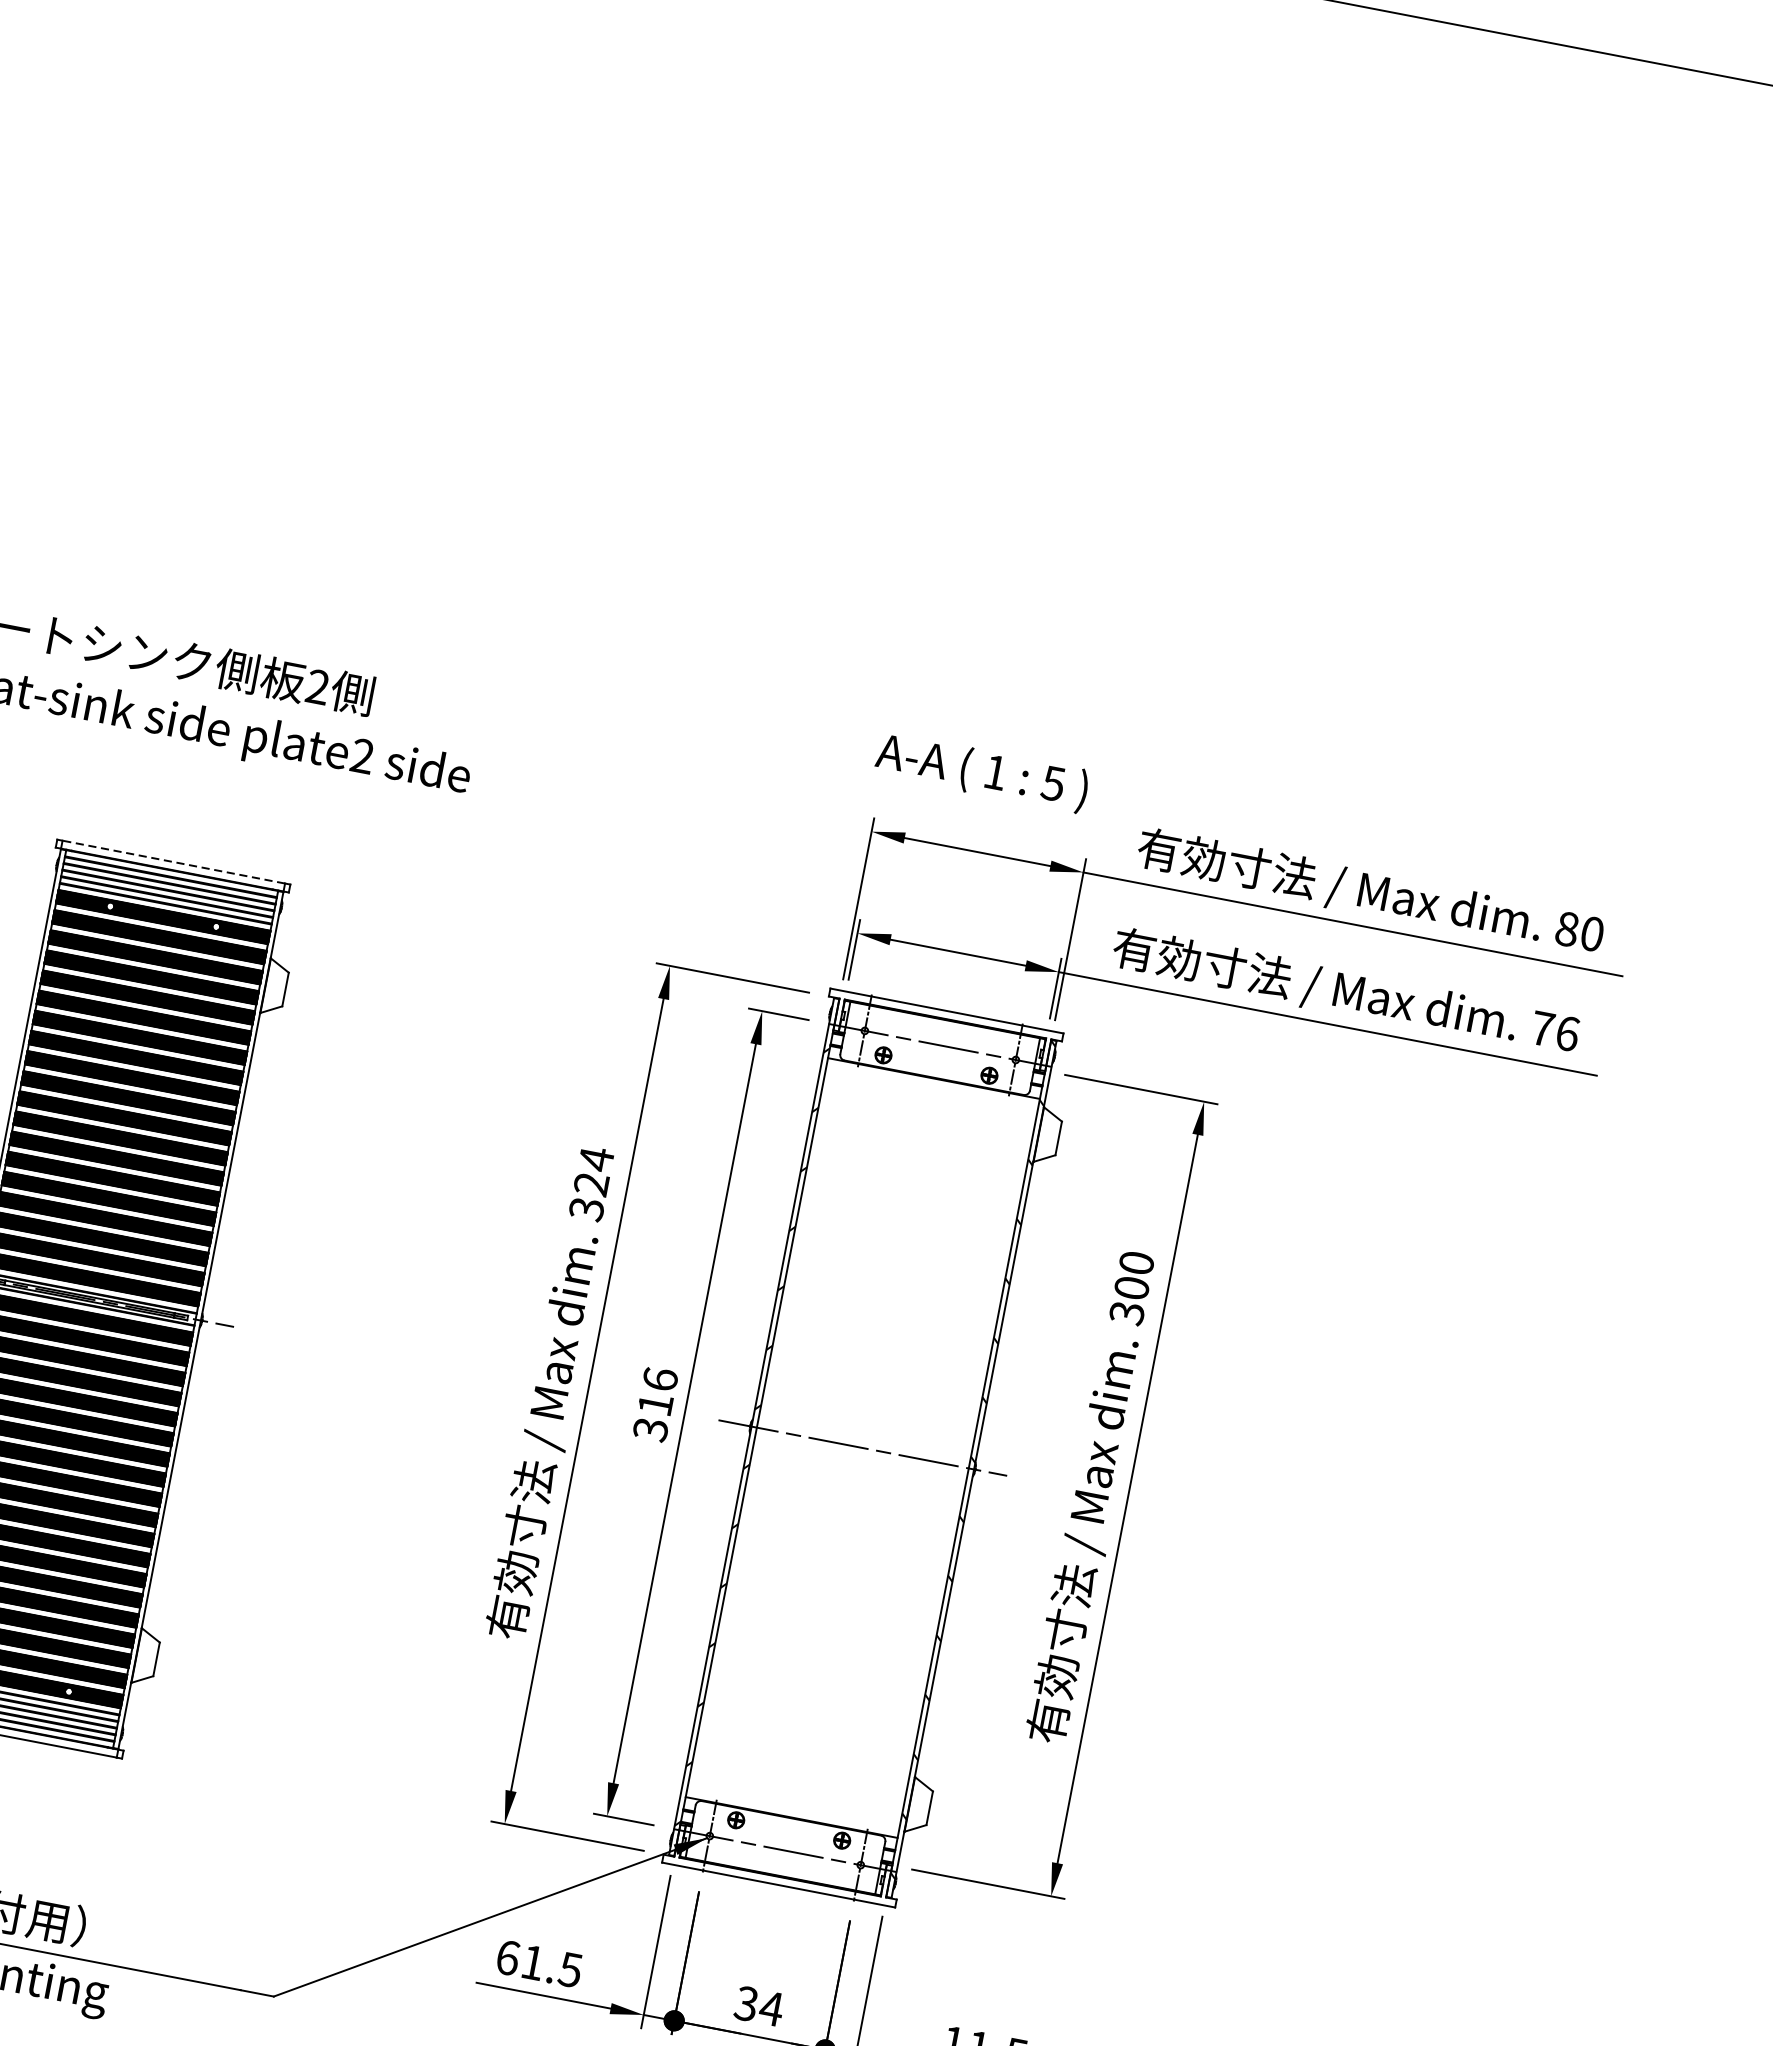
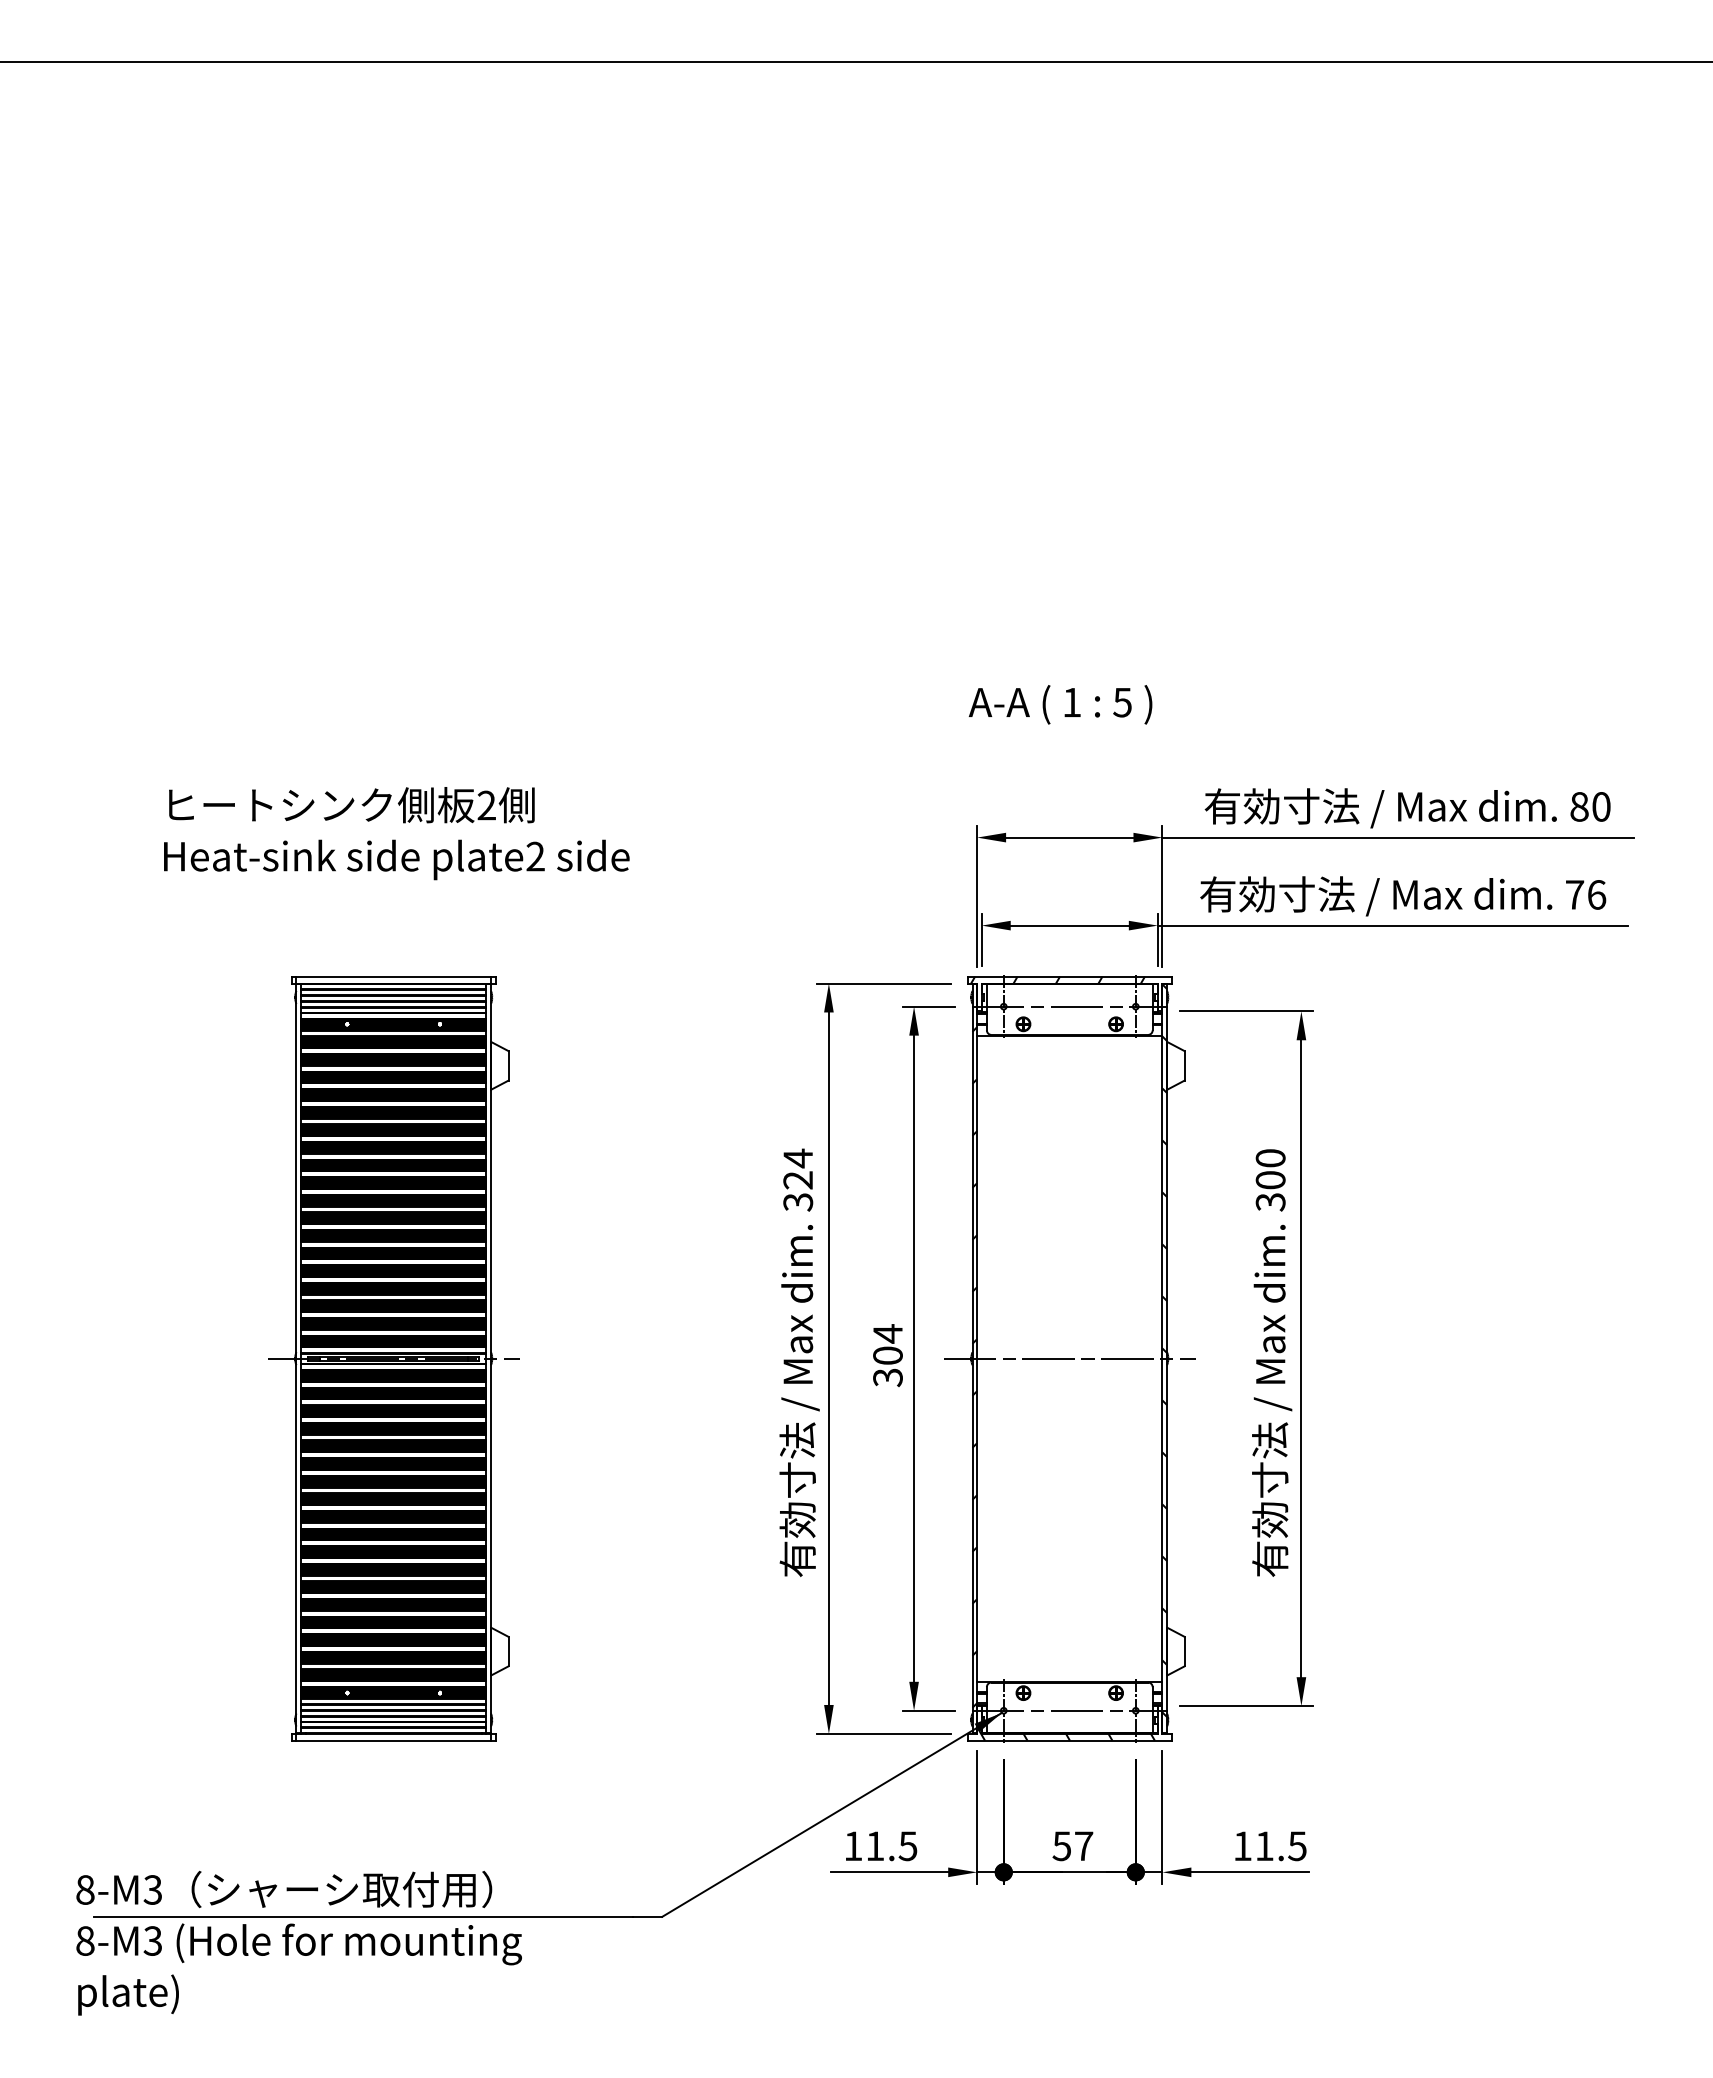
text: (981, 772) -> (1060, 704), moved
line: (173, 861) -> (393, 976), dashed -> solid
hatch: (932, 1011) -> (1057, 979), added
text: (657, 1391) -> (887, 1344), 316 -> 304
hatch: (775, 1875) -> (1065, 1733), added
text: (508, 1958) -> (853, 1846), 61.5 -> 11.5
text: (758, 2005) -> (1072, 1845), 34 -> 57

